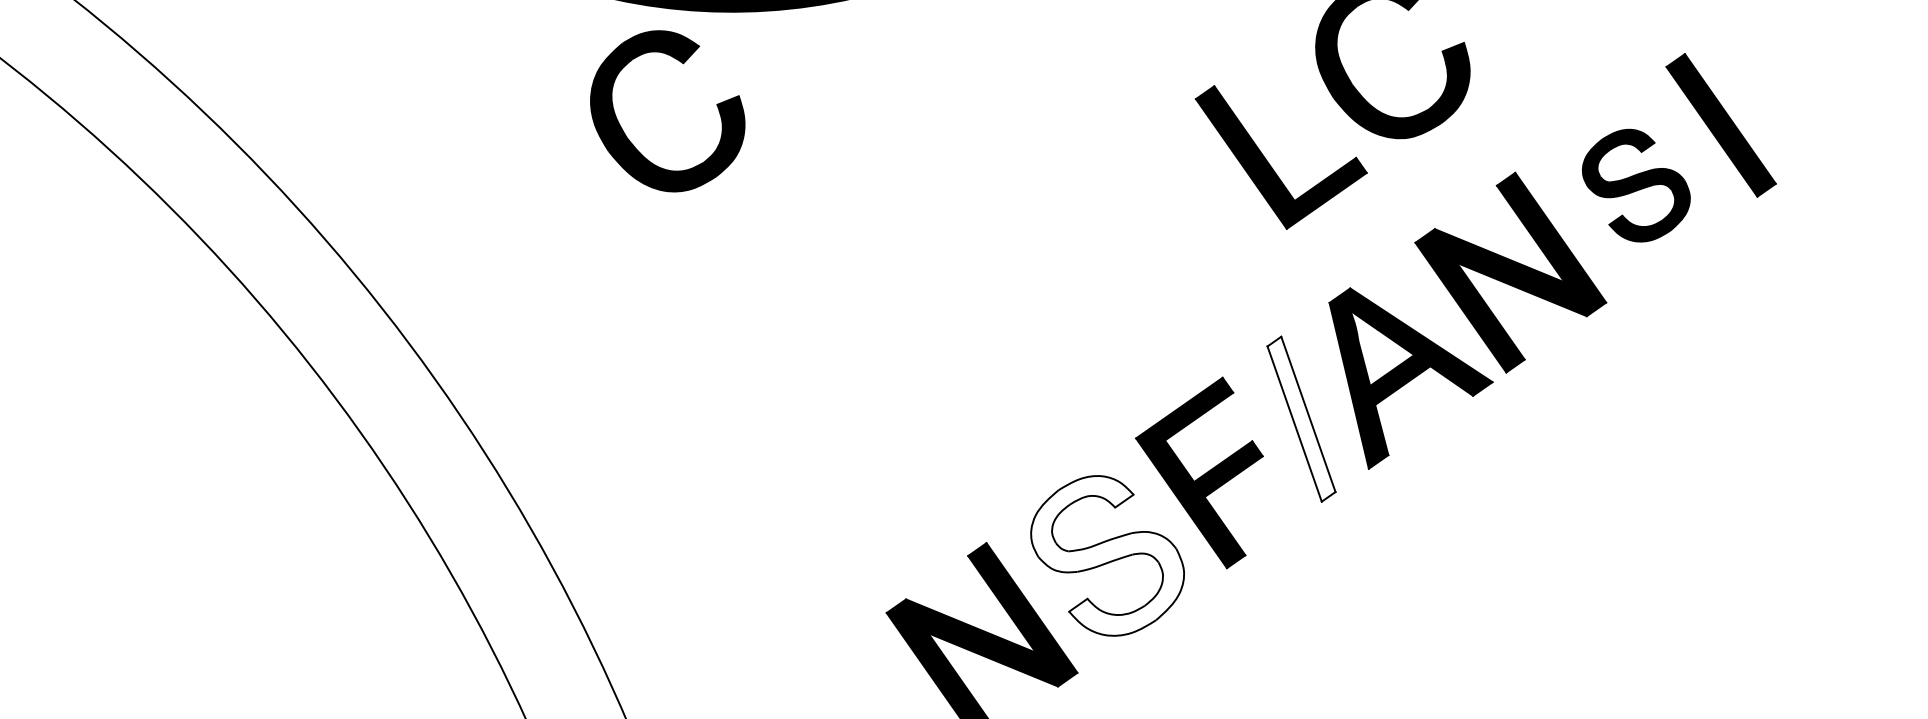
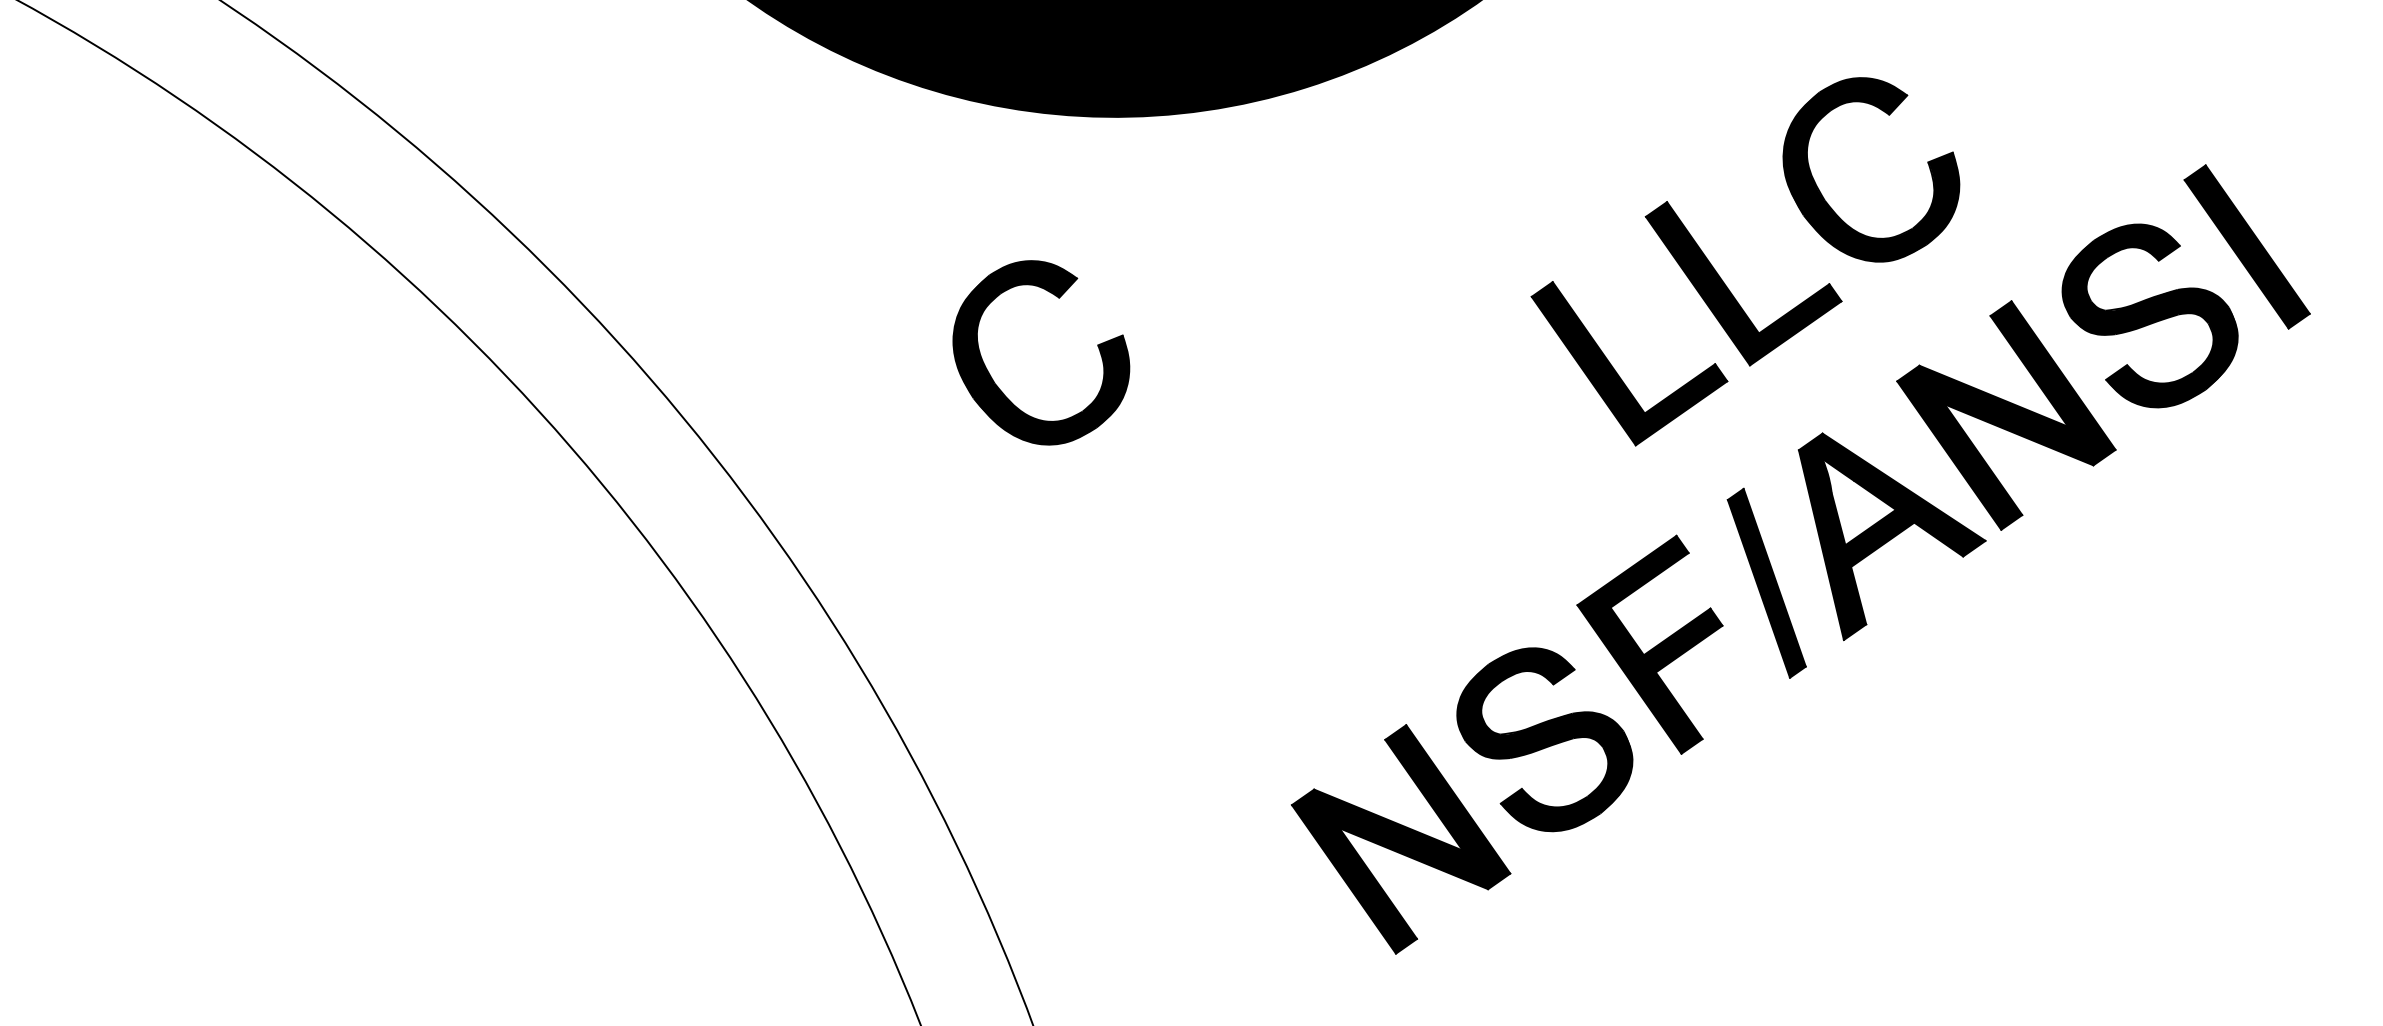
part: (630, 140) -> (998, 386), moved
part: (1635, 185) -> (2149, 315), size x1.43
part: (1171, 235) -> (1617, 372), added
fill: (1301, 418) -> (1766, 582), added
fill: (1107, 555) -> (1544, 739), added

